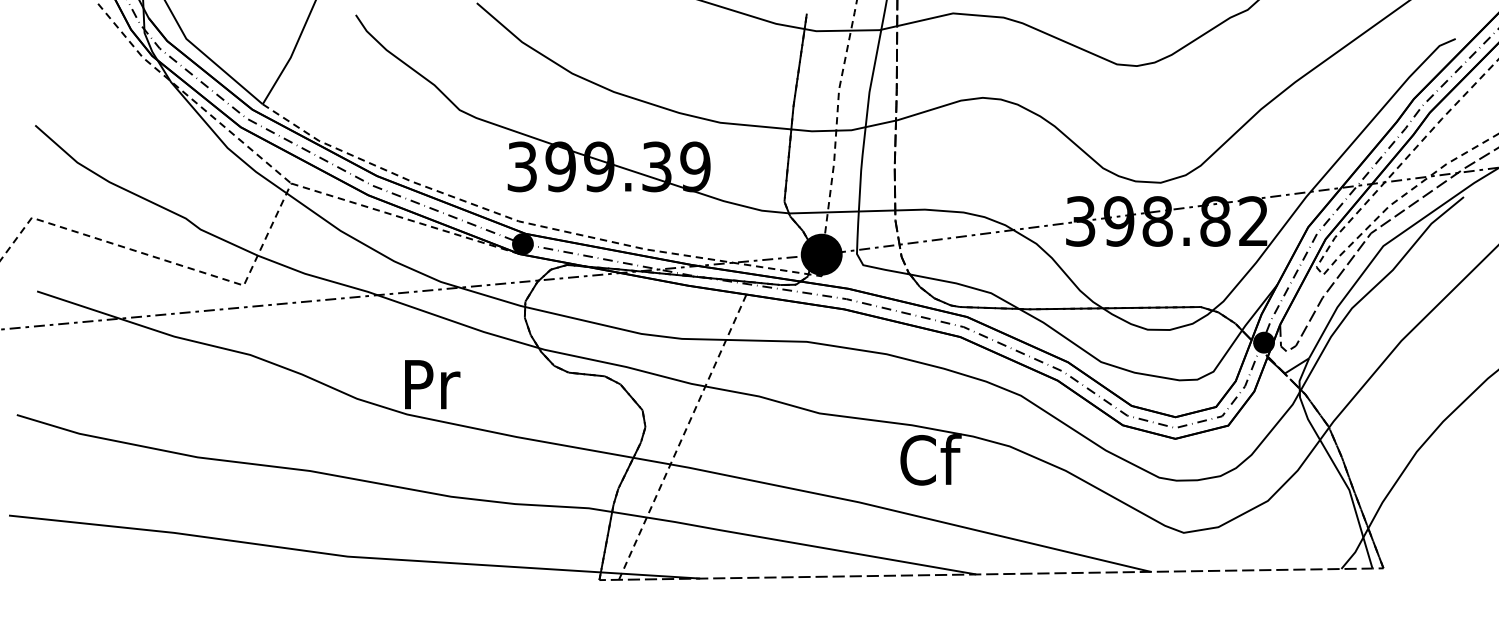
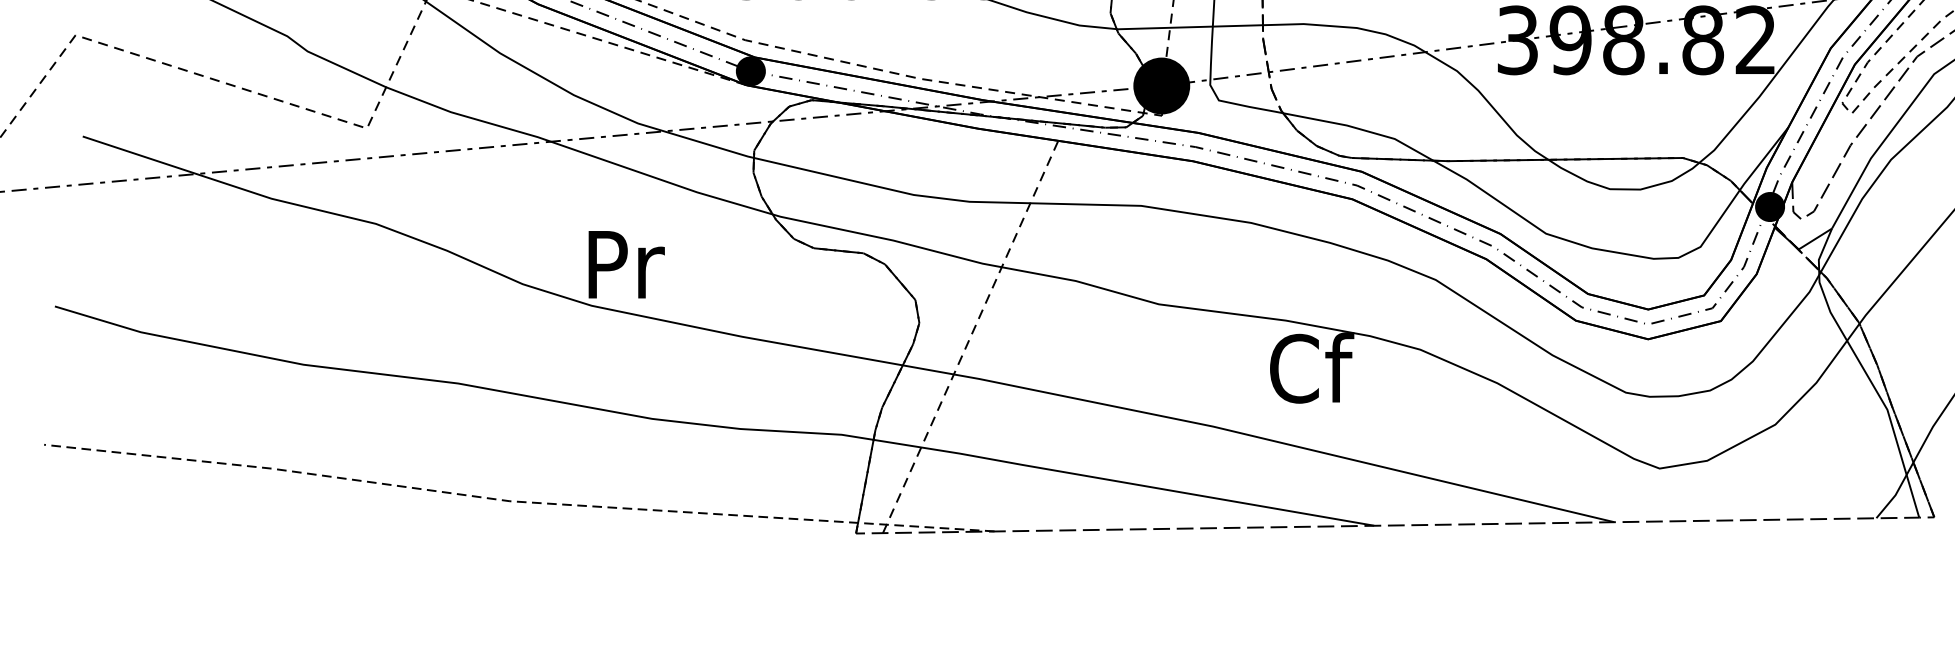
line: (351, 556) -> (515, 501), solid -> dashed

